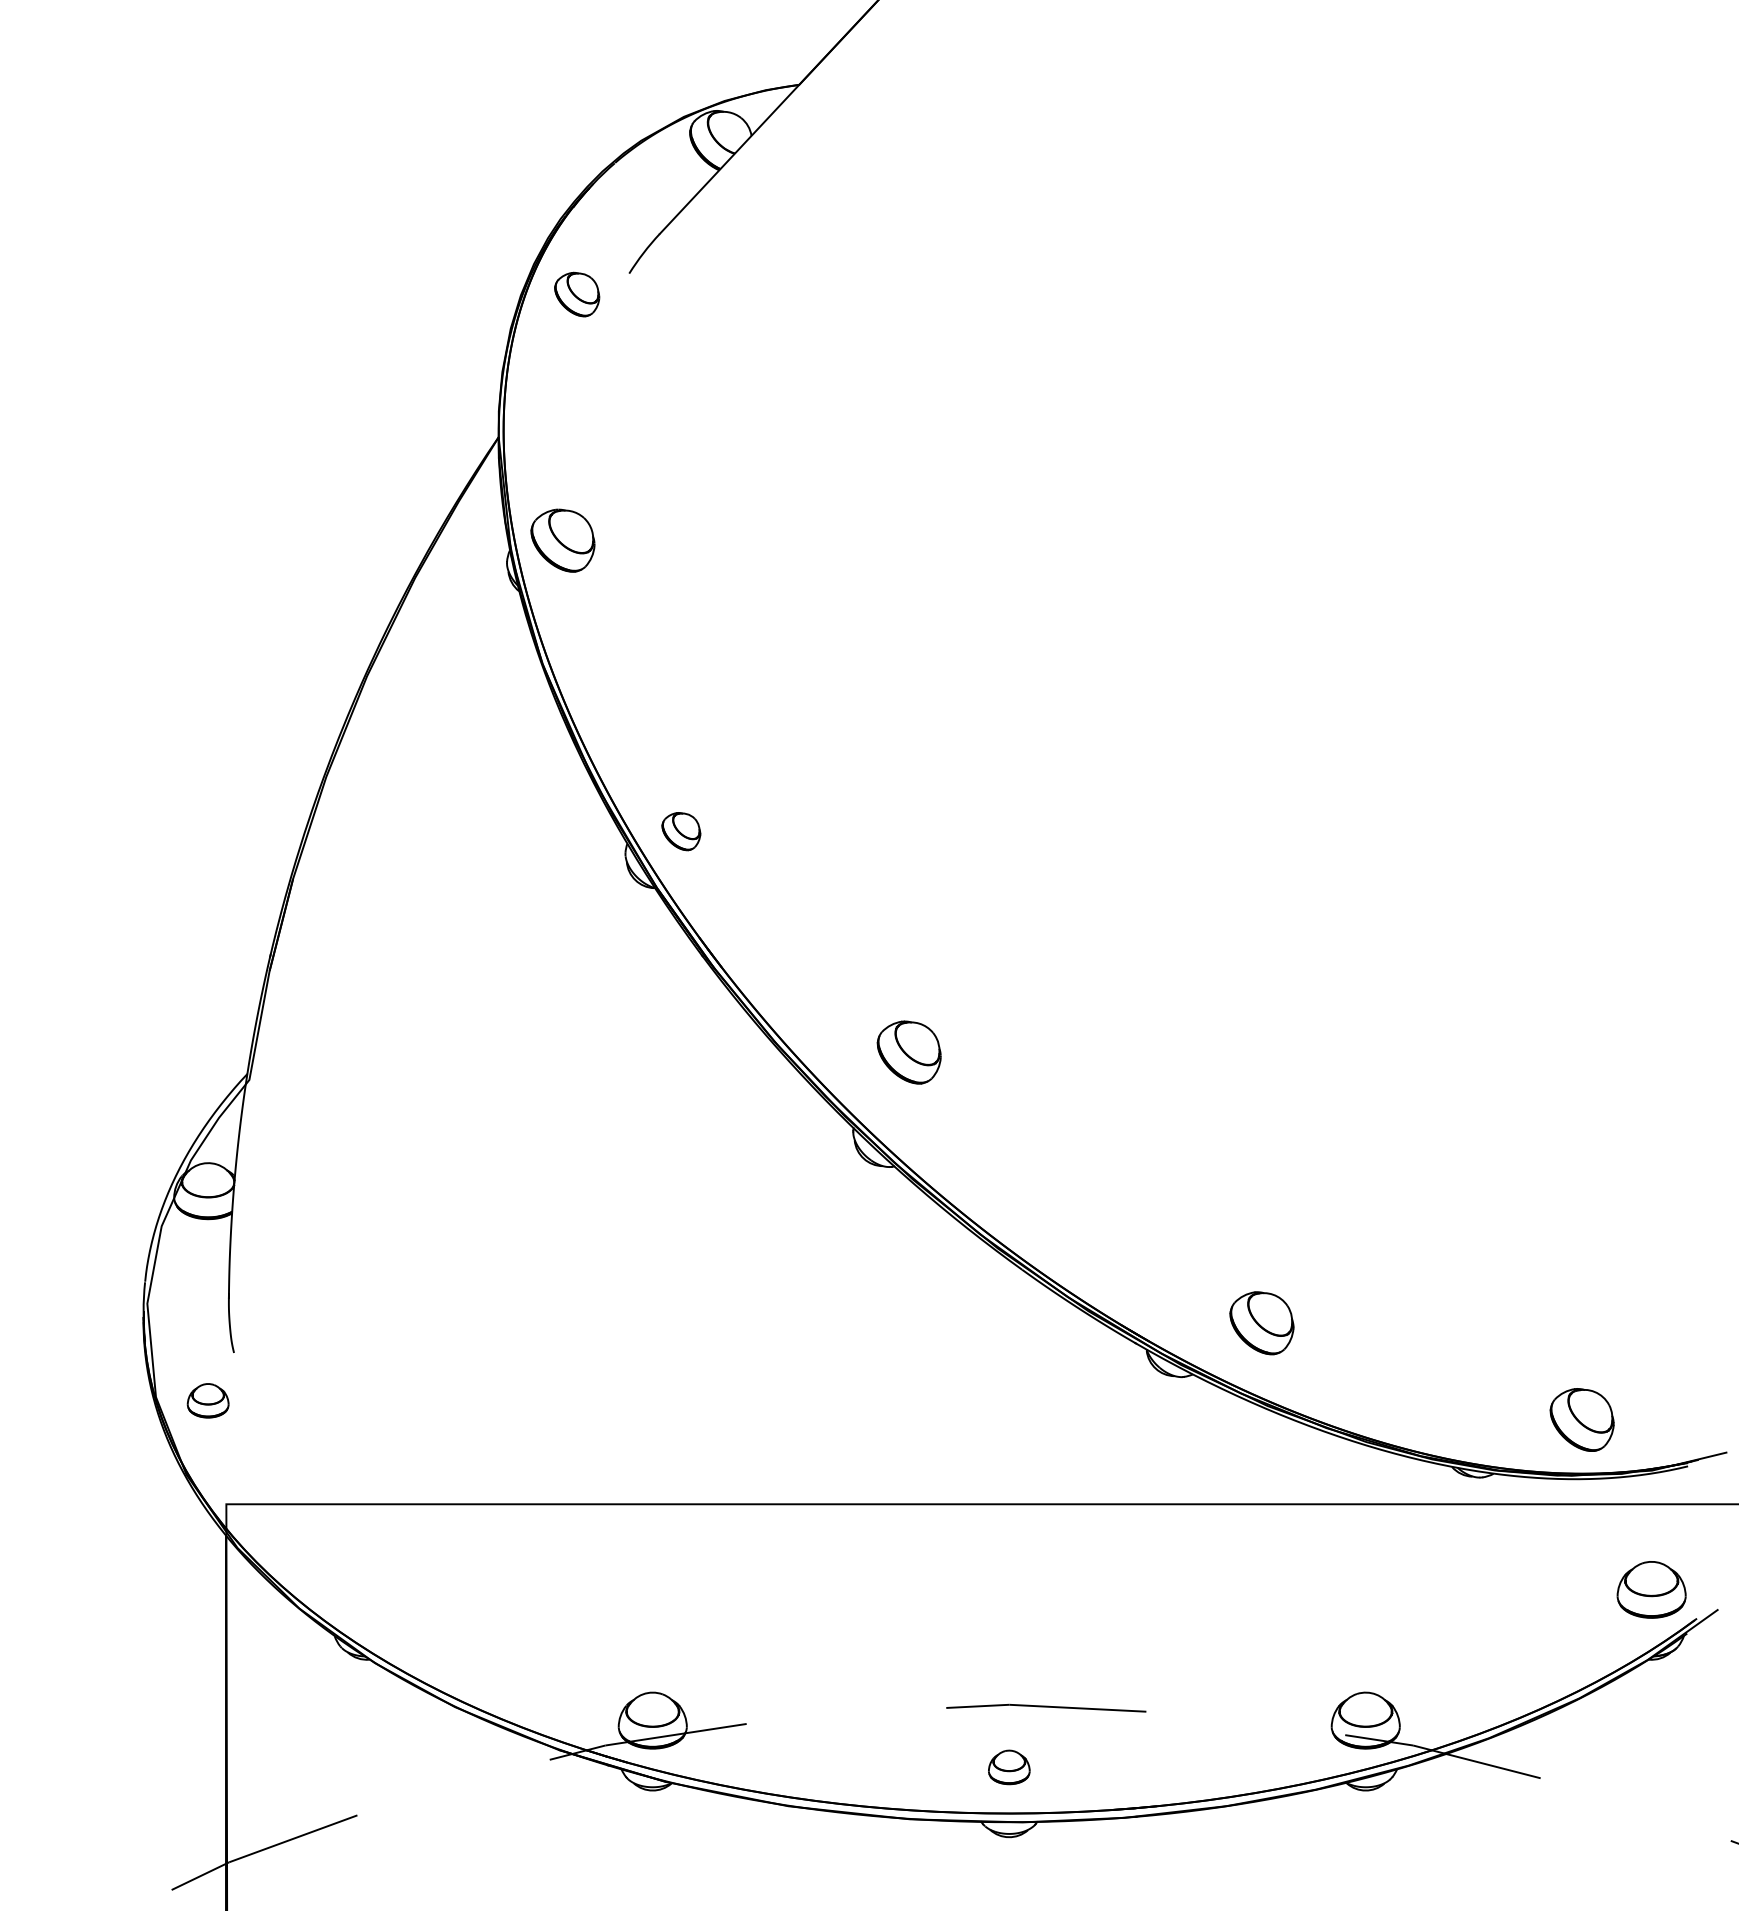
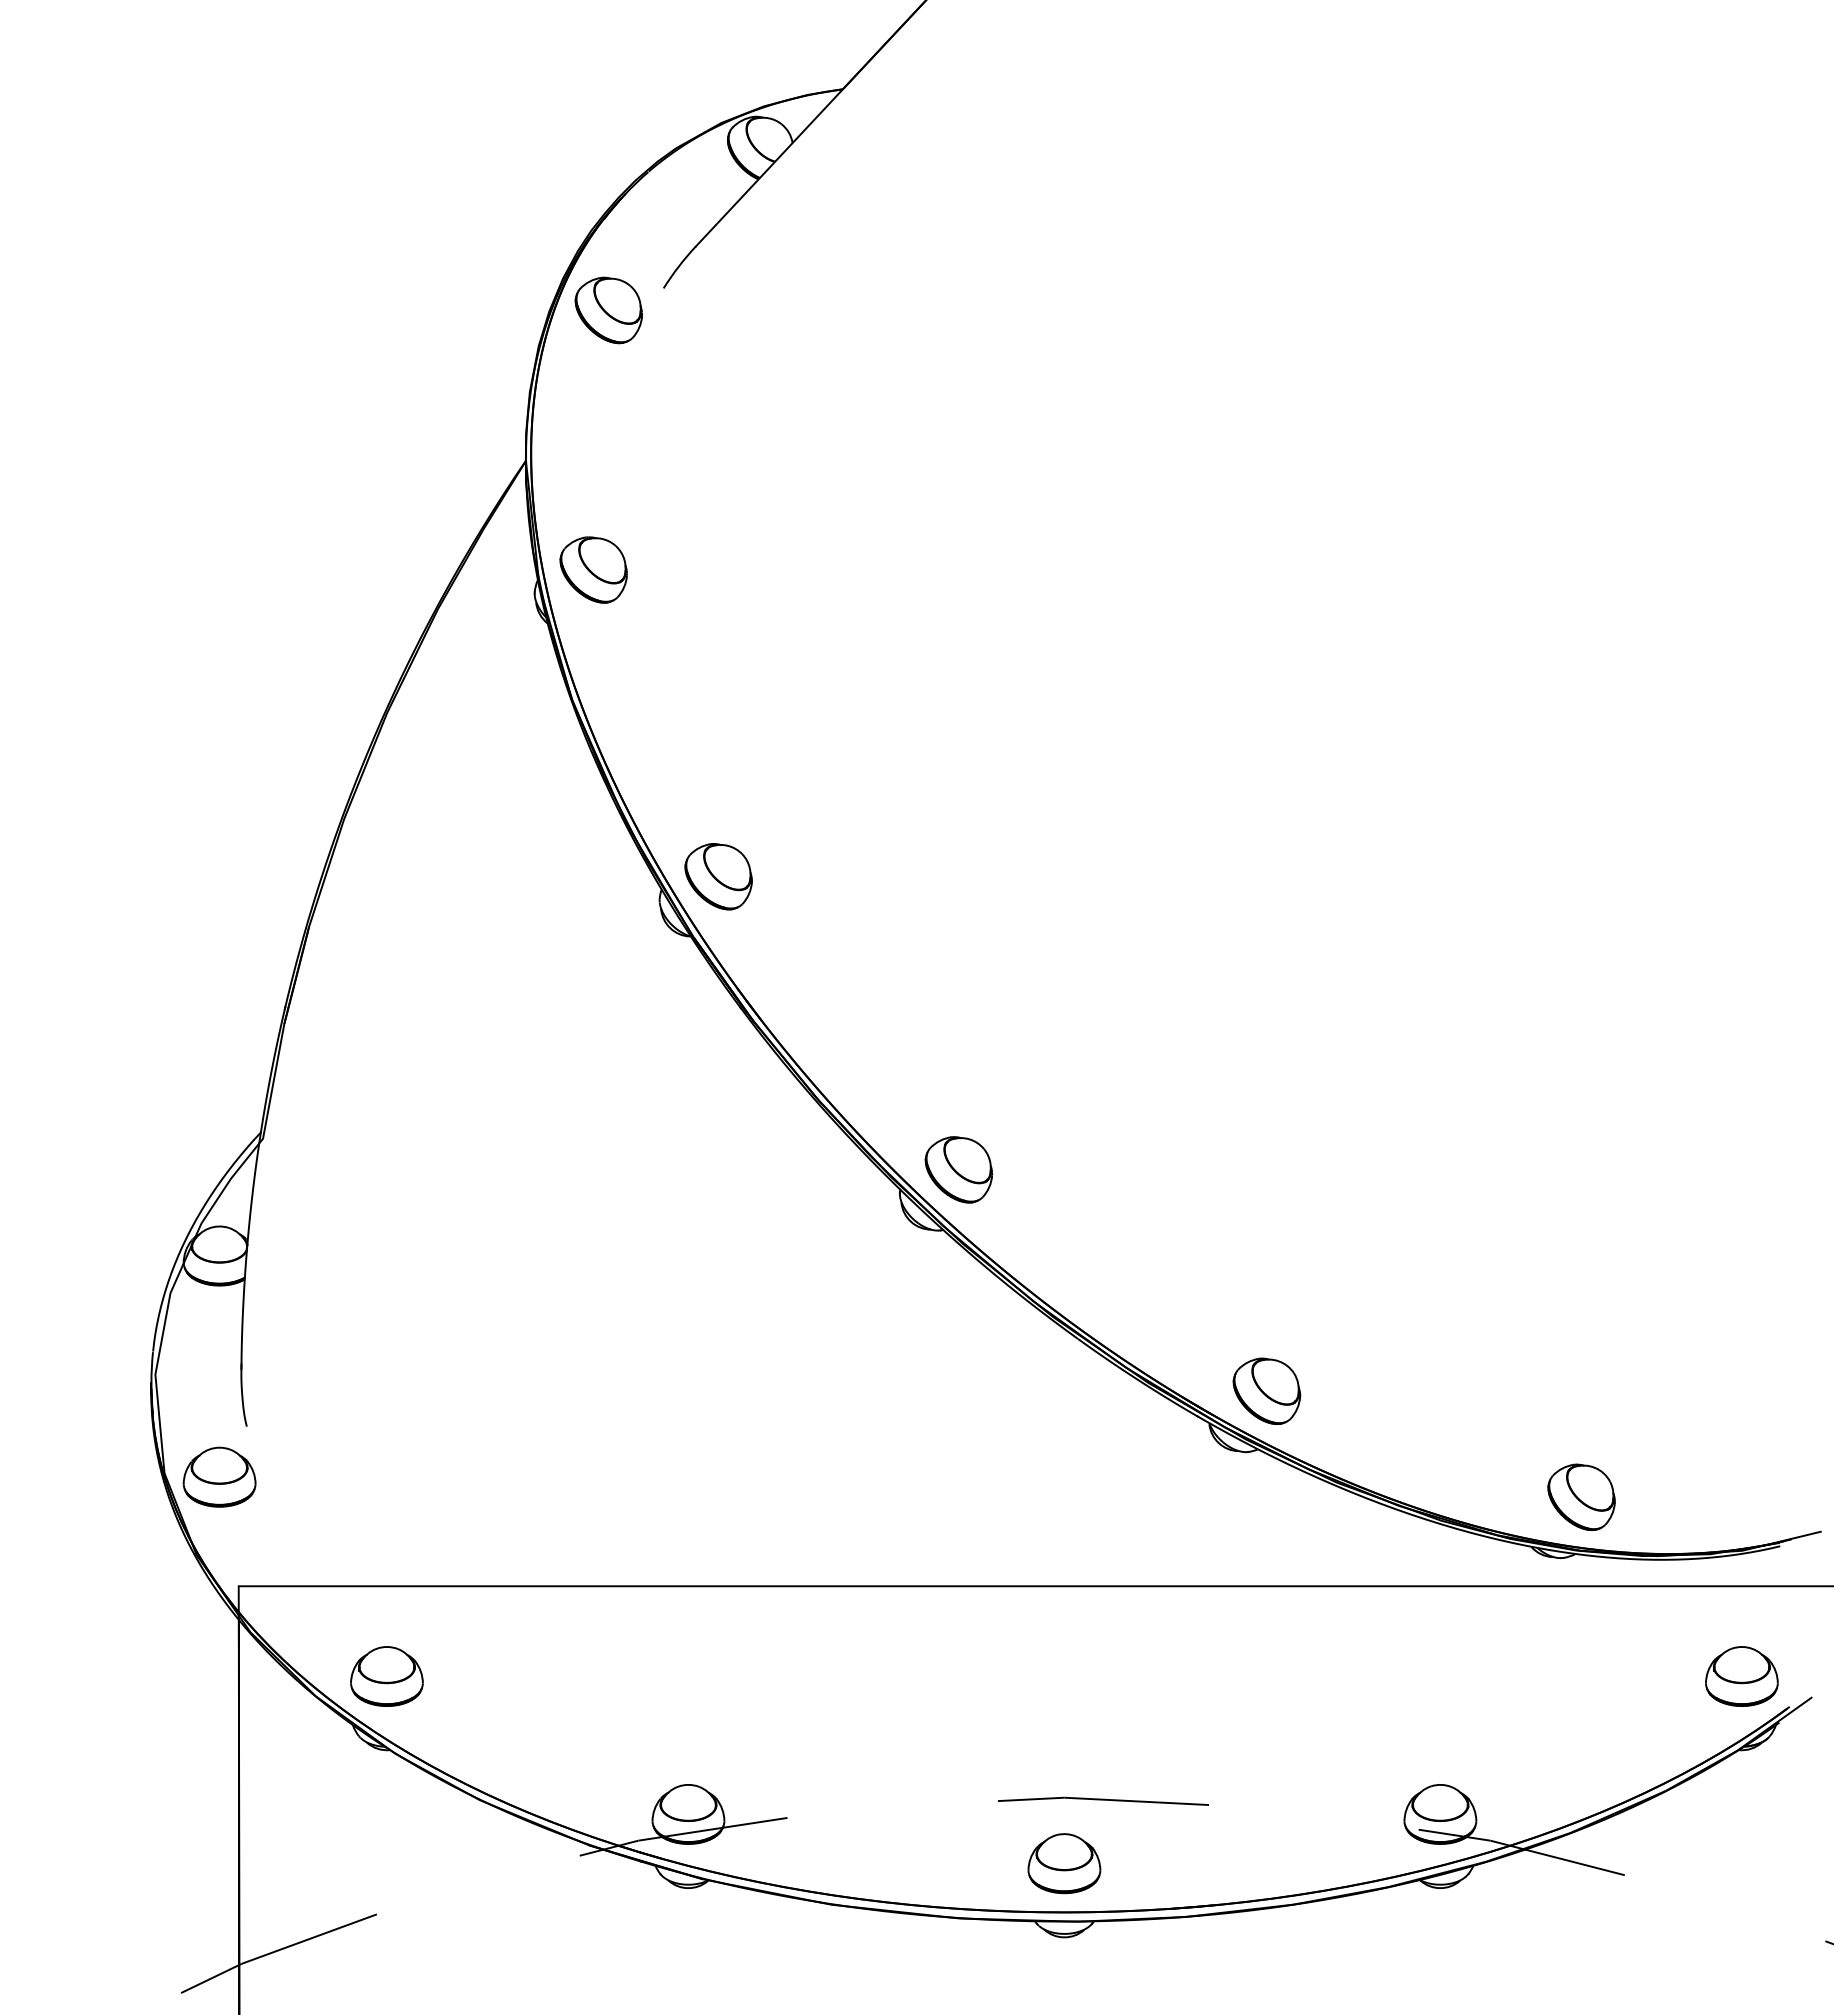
part: (576, 294) -> (608, 310), size x1.43
part: (681, 831) -> (718, 876), size x1.67
part: (908, 1052) -> (958, 1169), moved
part: (1261, 1322) -> (1266, 1390), moved
part: (208, 1400) -> (219, 1476), size x1.67
part: (1582, 1419) -> (1581, 1496), moved
part: (366, 1589) -> (386, 1676), added
part: (1009, 1767) -> (1064, 1863), size x1.67

